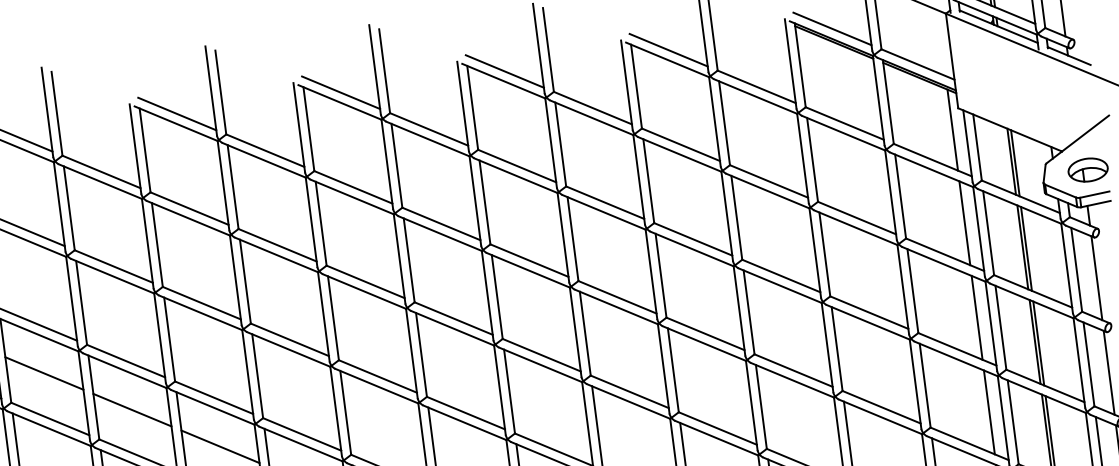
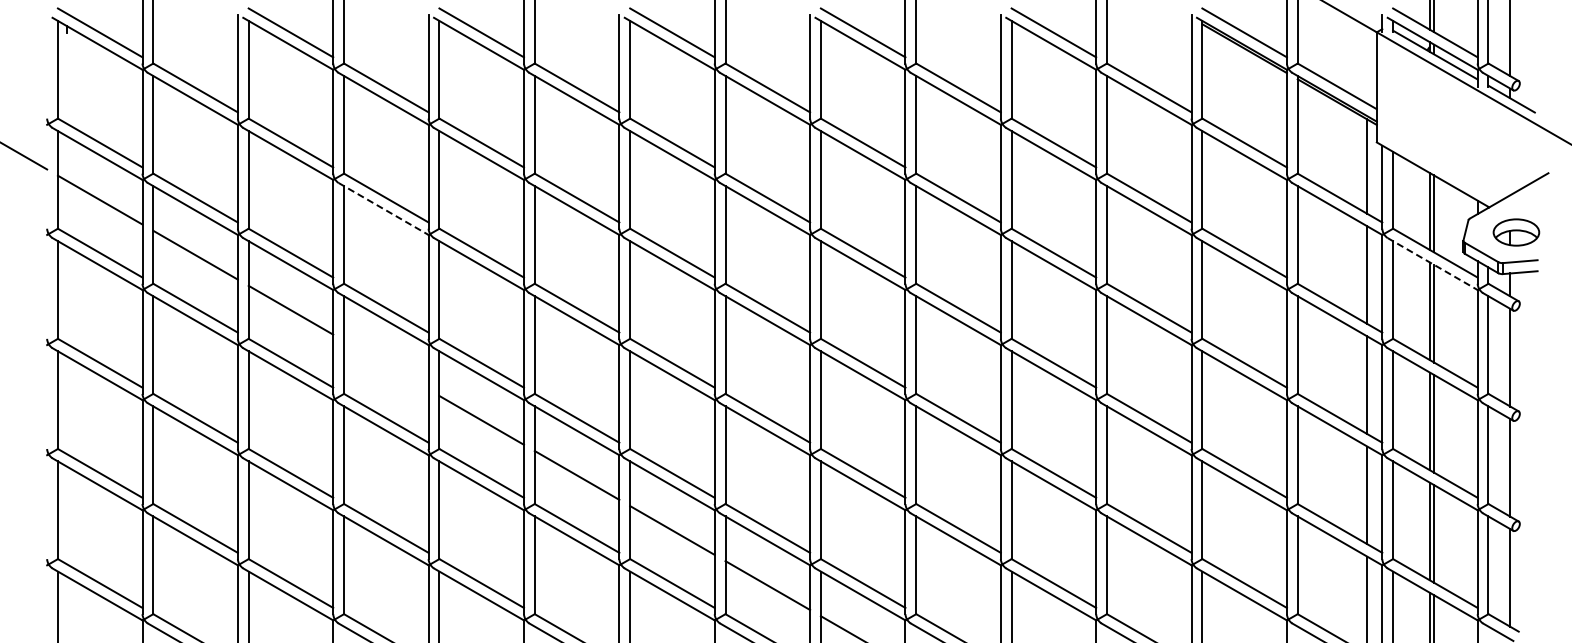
line: (1019, 206) -> (1432, 264), solid -> dashed
line: (112, 276) -> (383, 209), solid -> dashed
line: (132, 409) -> (386, 364), removed

